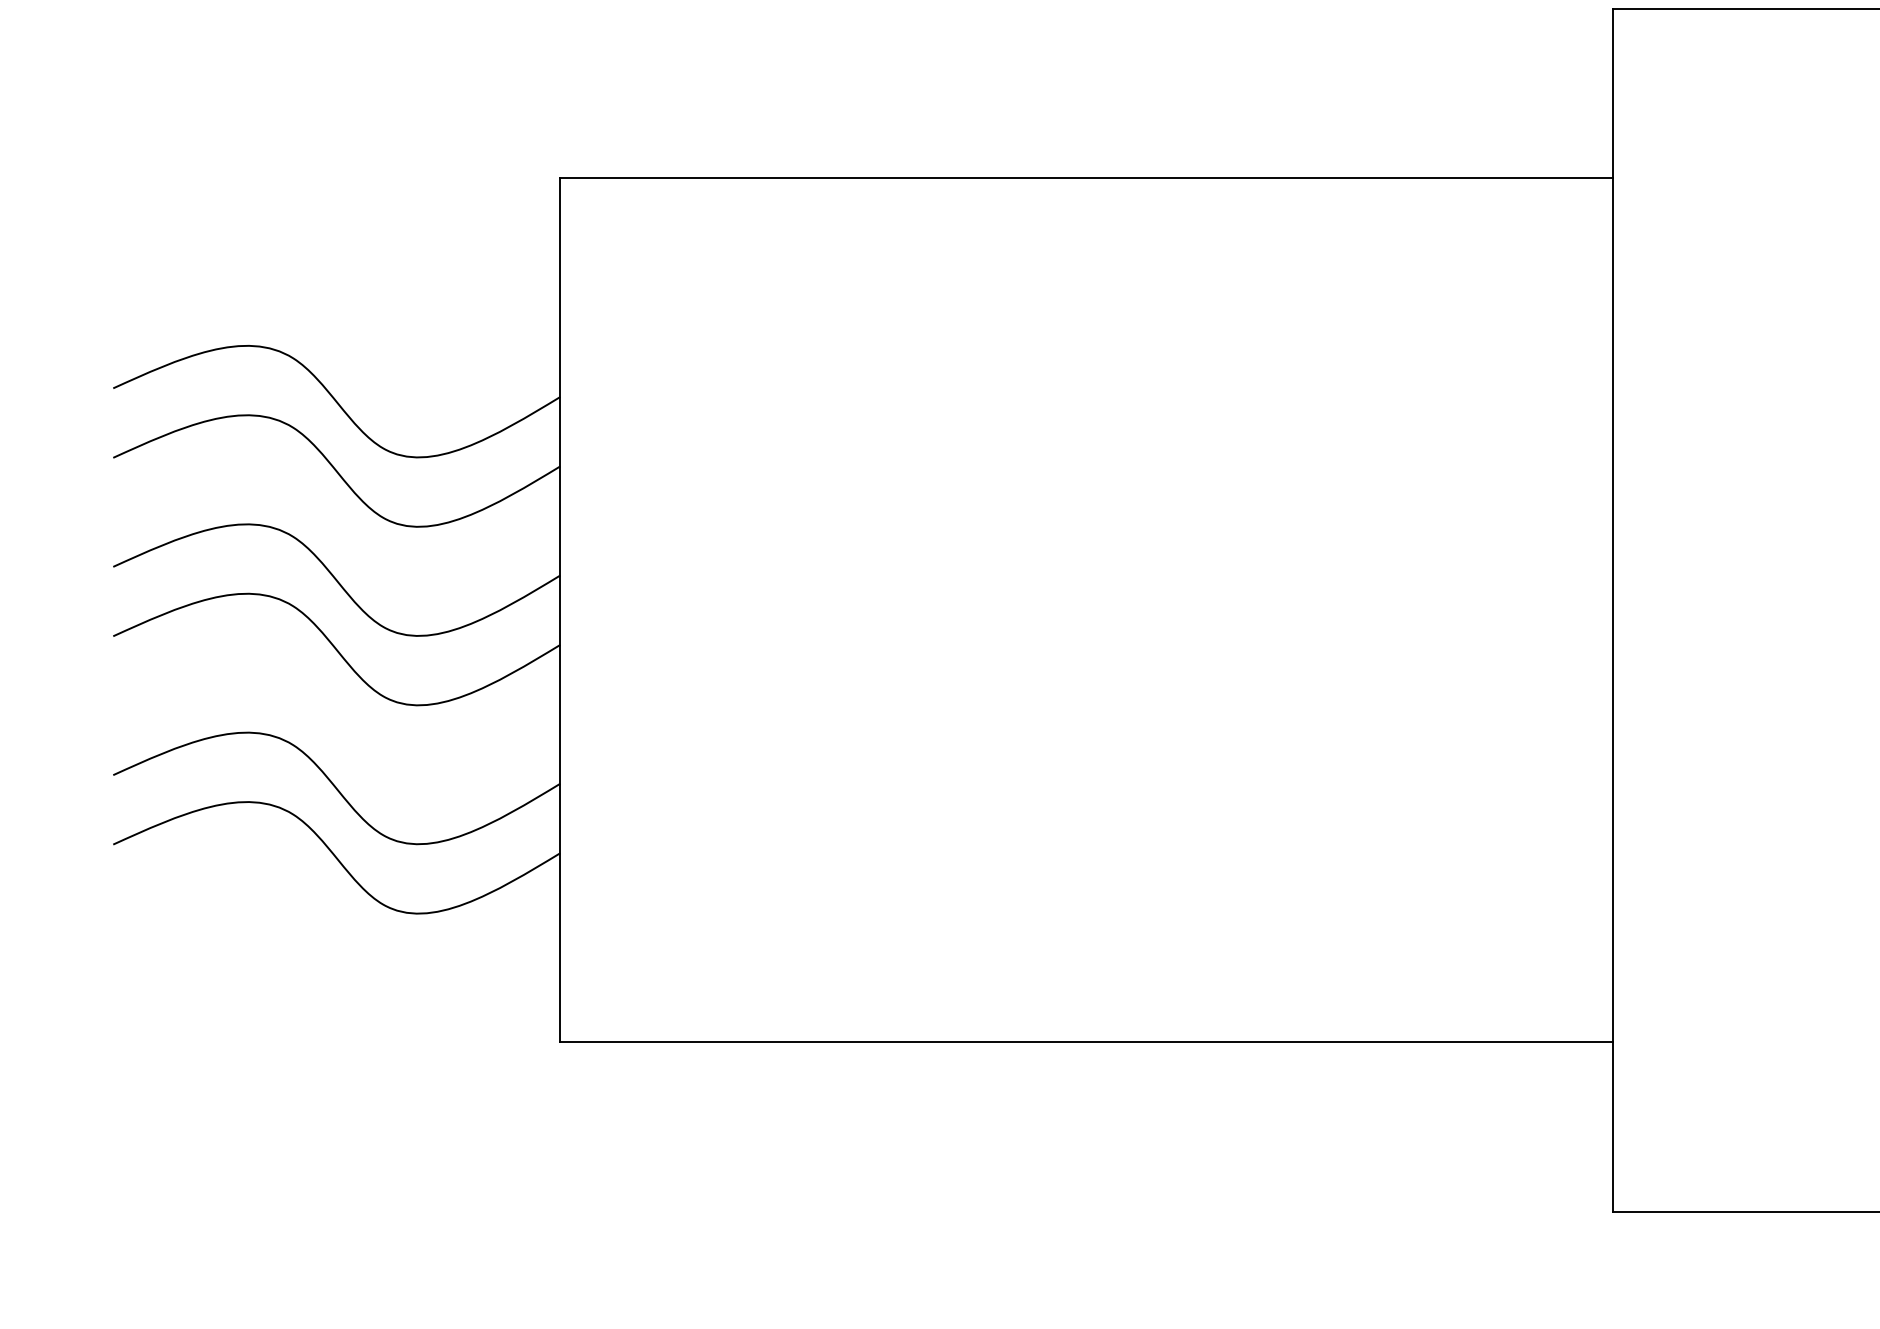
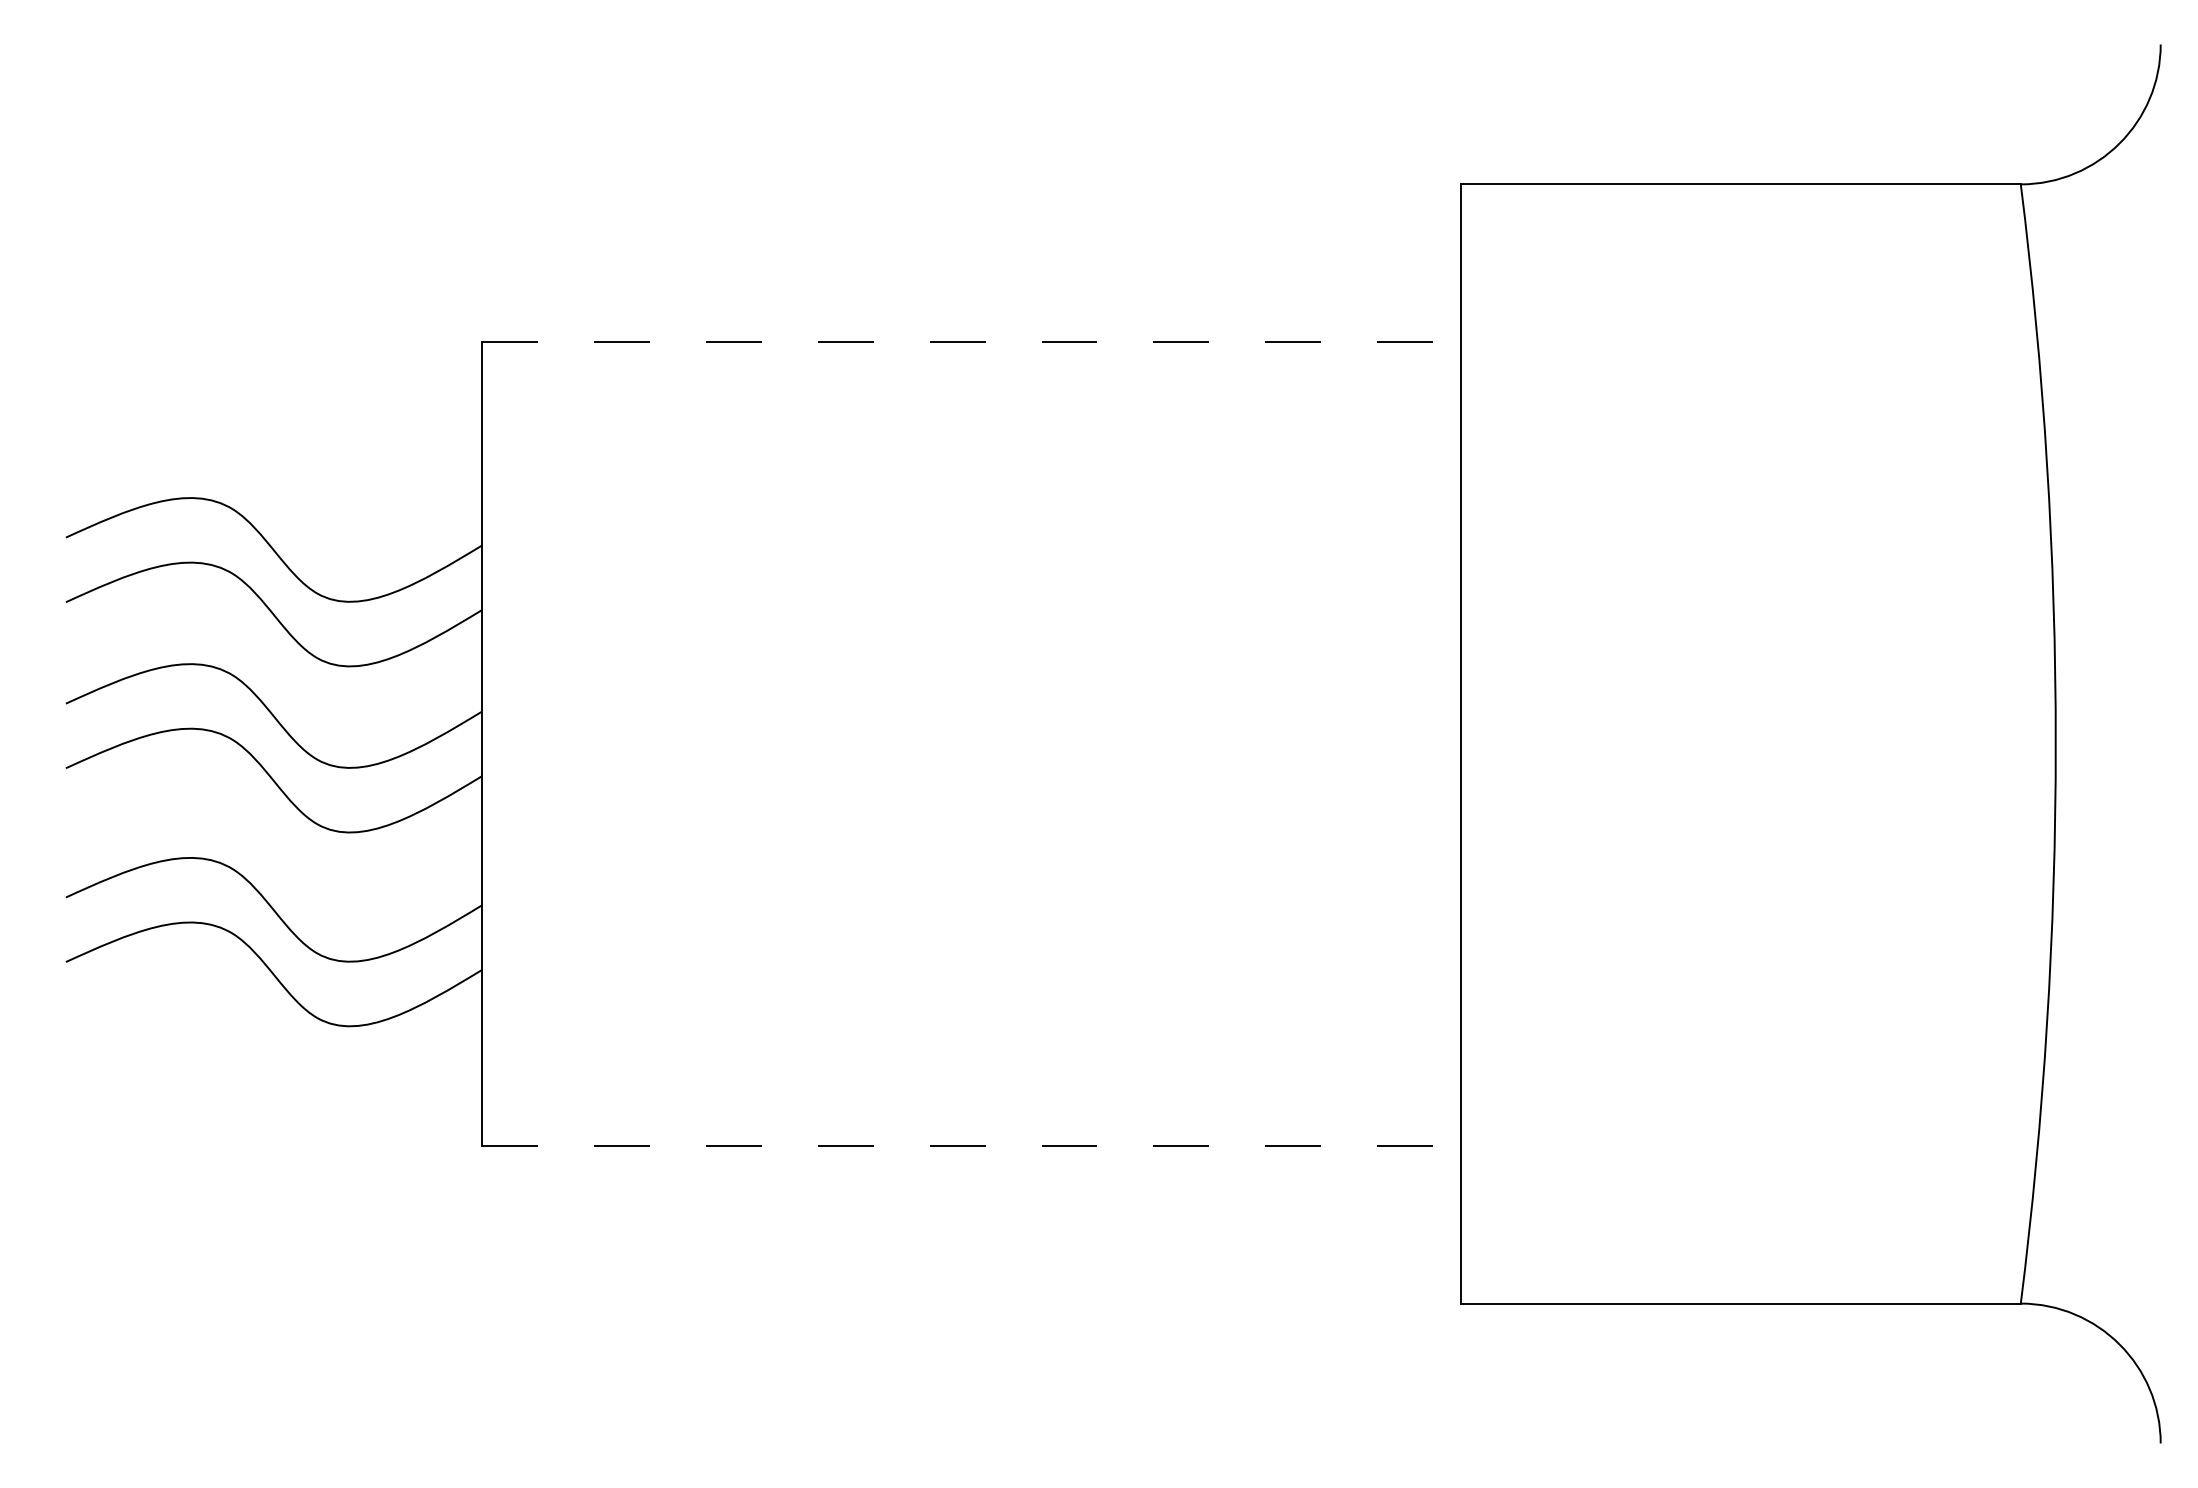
line: (1086, 177) -> (971, 341), solid -> dashed
line: (1086, 1042) -> (971, 1146), solid -> dashed

